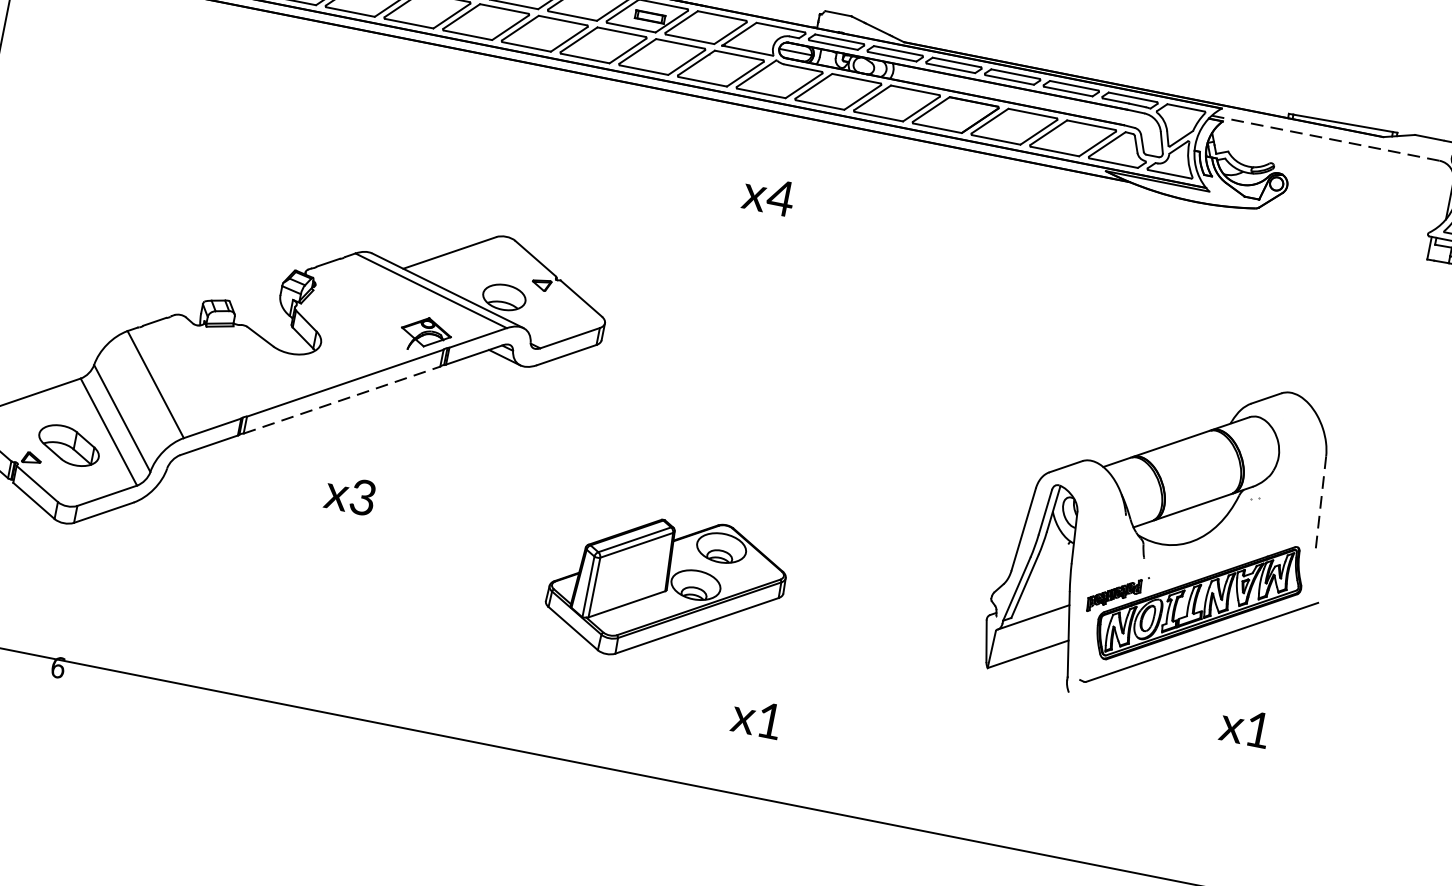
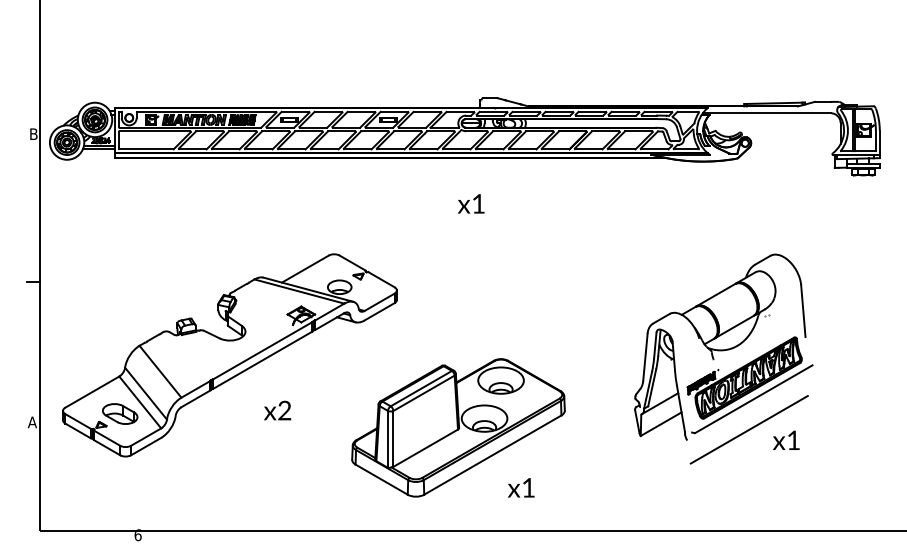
line: (1326, 138) -> (767, 113), dashed -> solid
text: (780, 197) -> (478, 203), x4 -> x1
line: (343, 399) -> (263, 359), dashed -> solid
text: (361, 502) -> (284, 413), x3 -> x2
line: (1321, 503) -> (803, 311), dashed -> solid
part: (666, 588) -> (458, 427), size x1.67
line: (1181, 694) -> (748, 429), added

